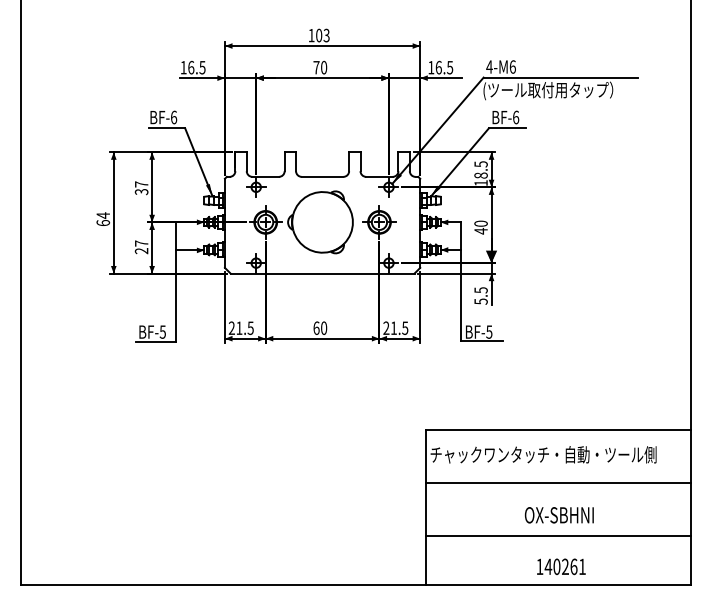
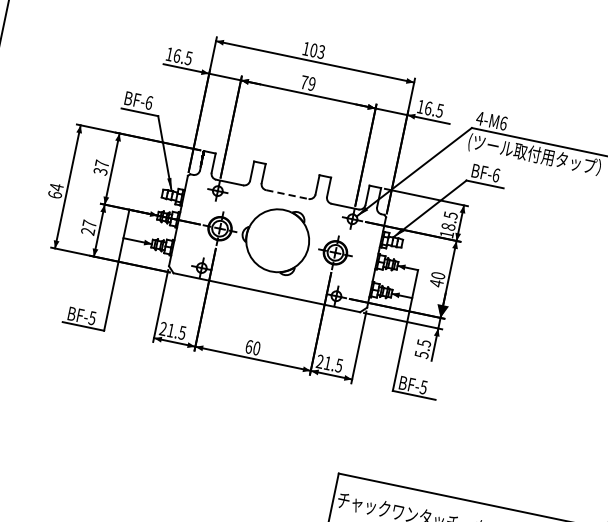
text: (324, 67) -> (312, 84), 70 -> 79
line: (322, 176) -> (287, 194), solid -> dashed

